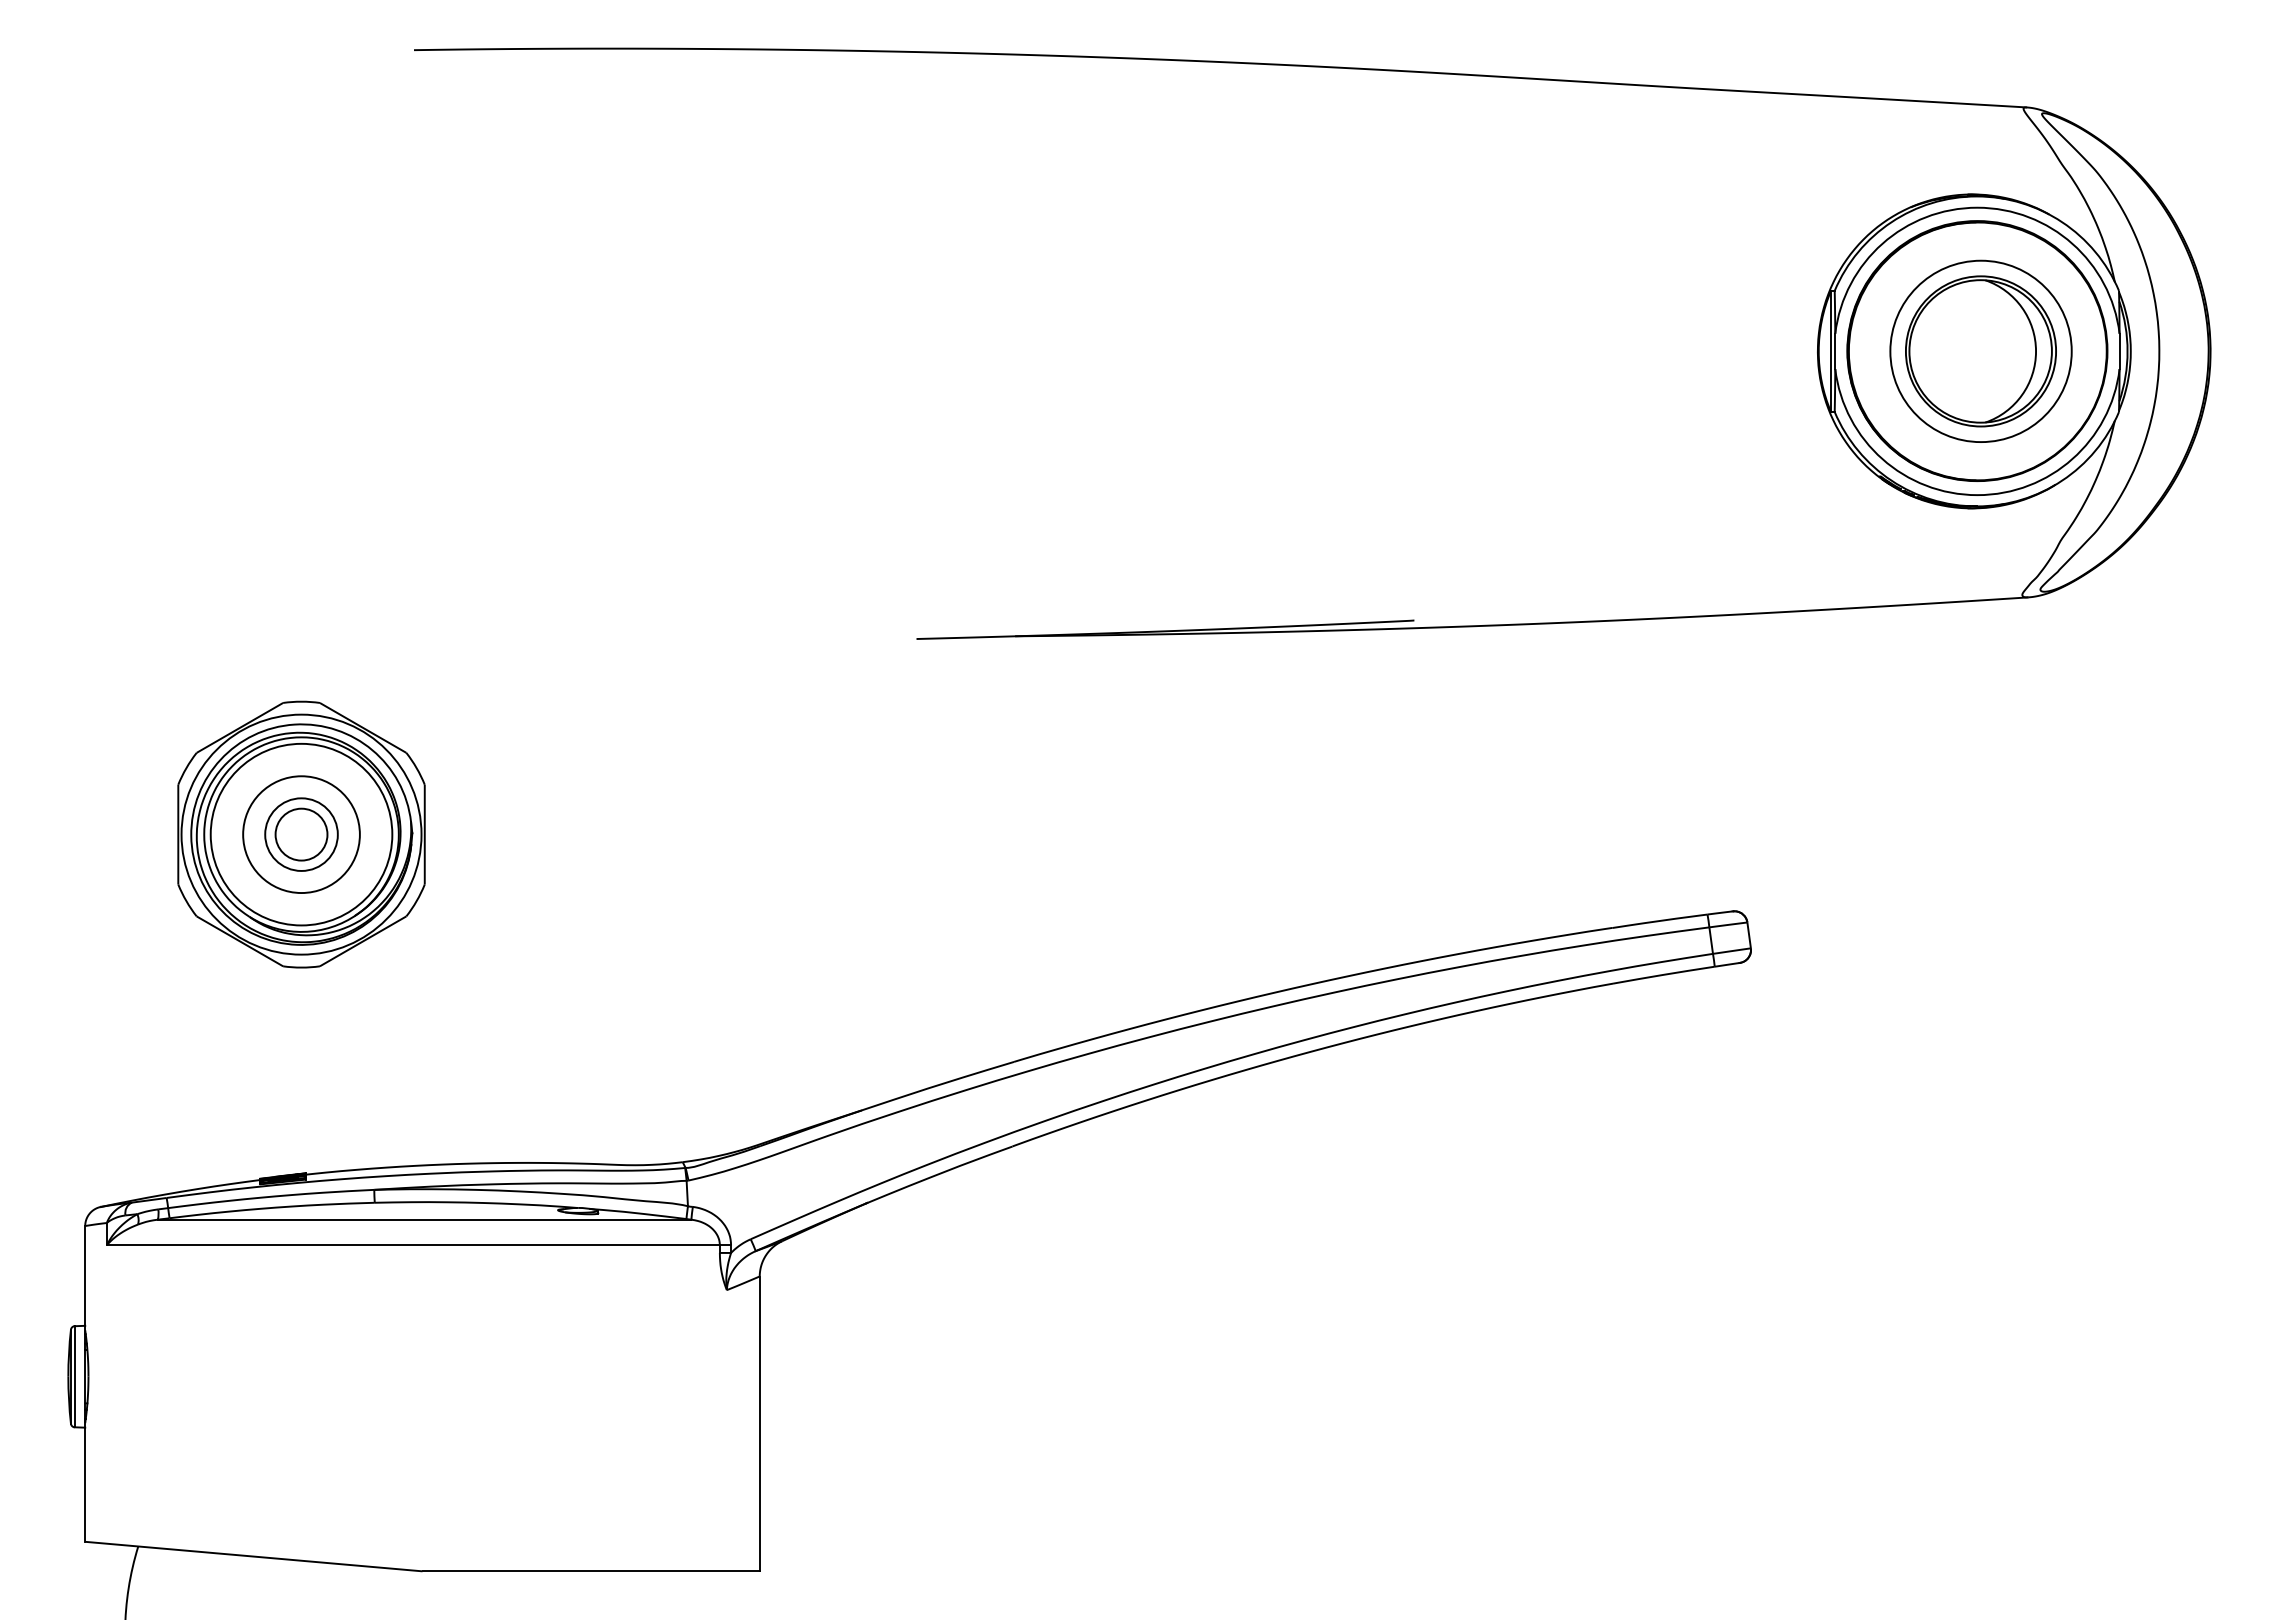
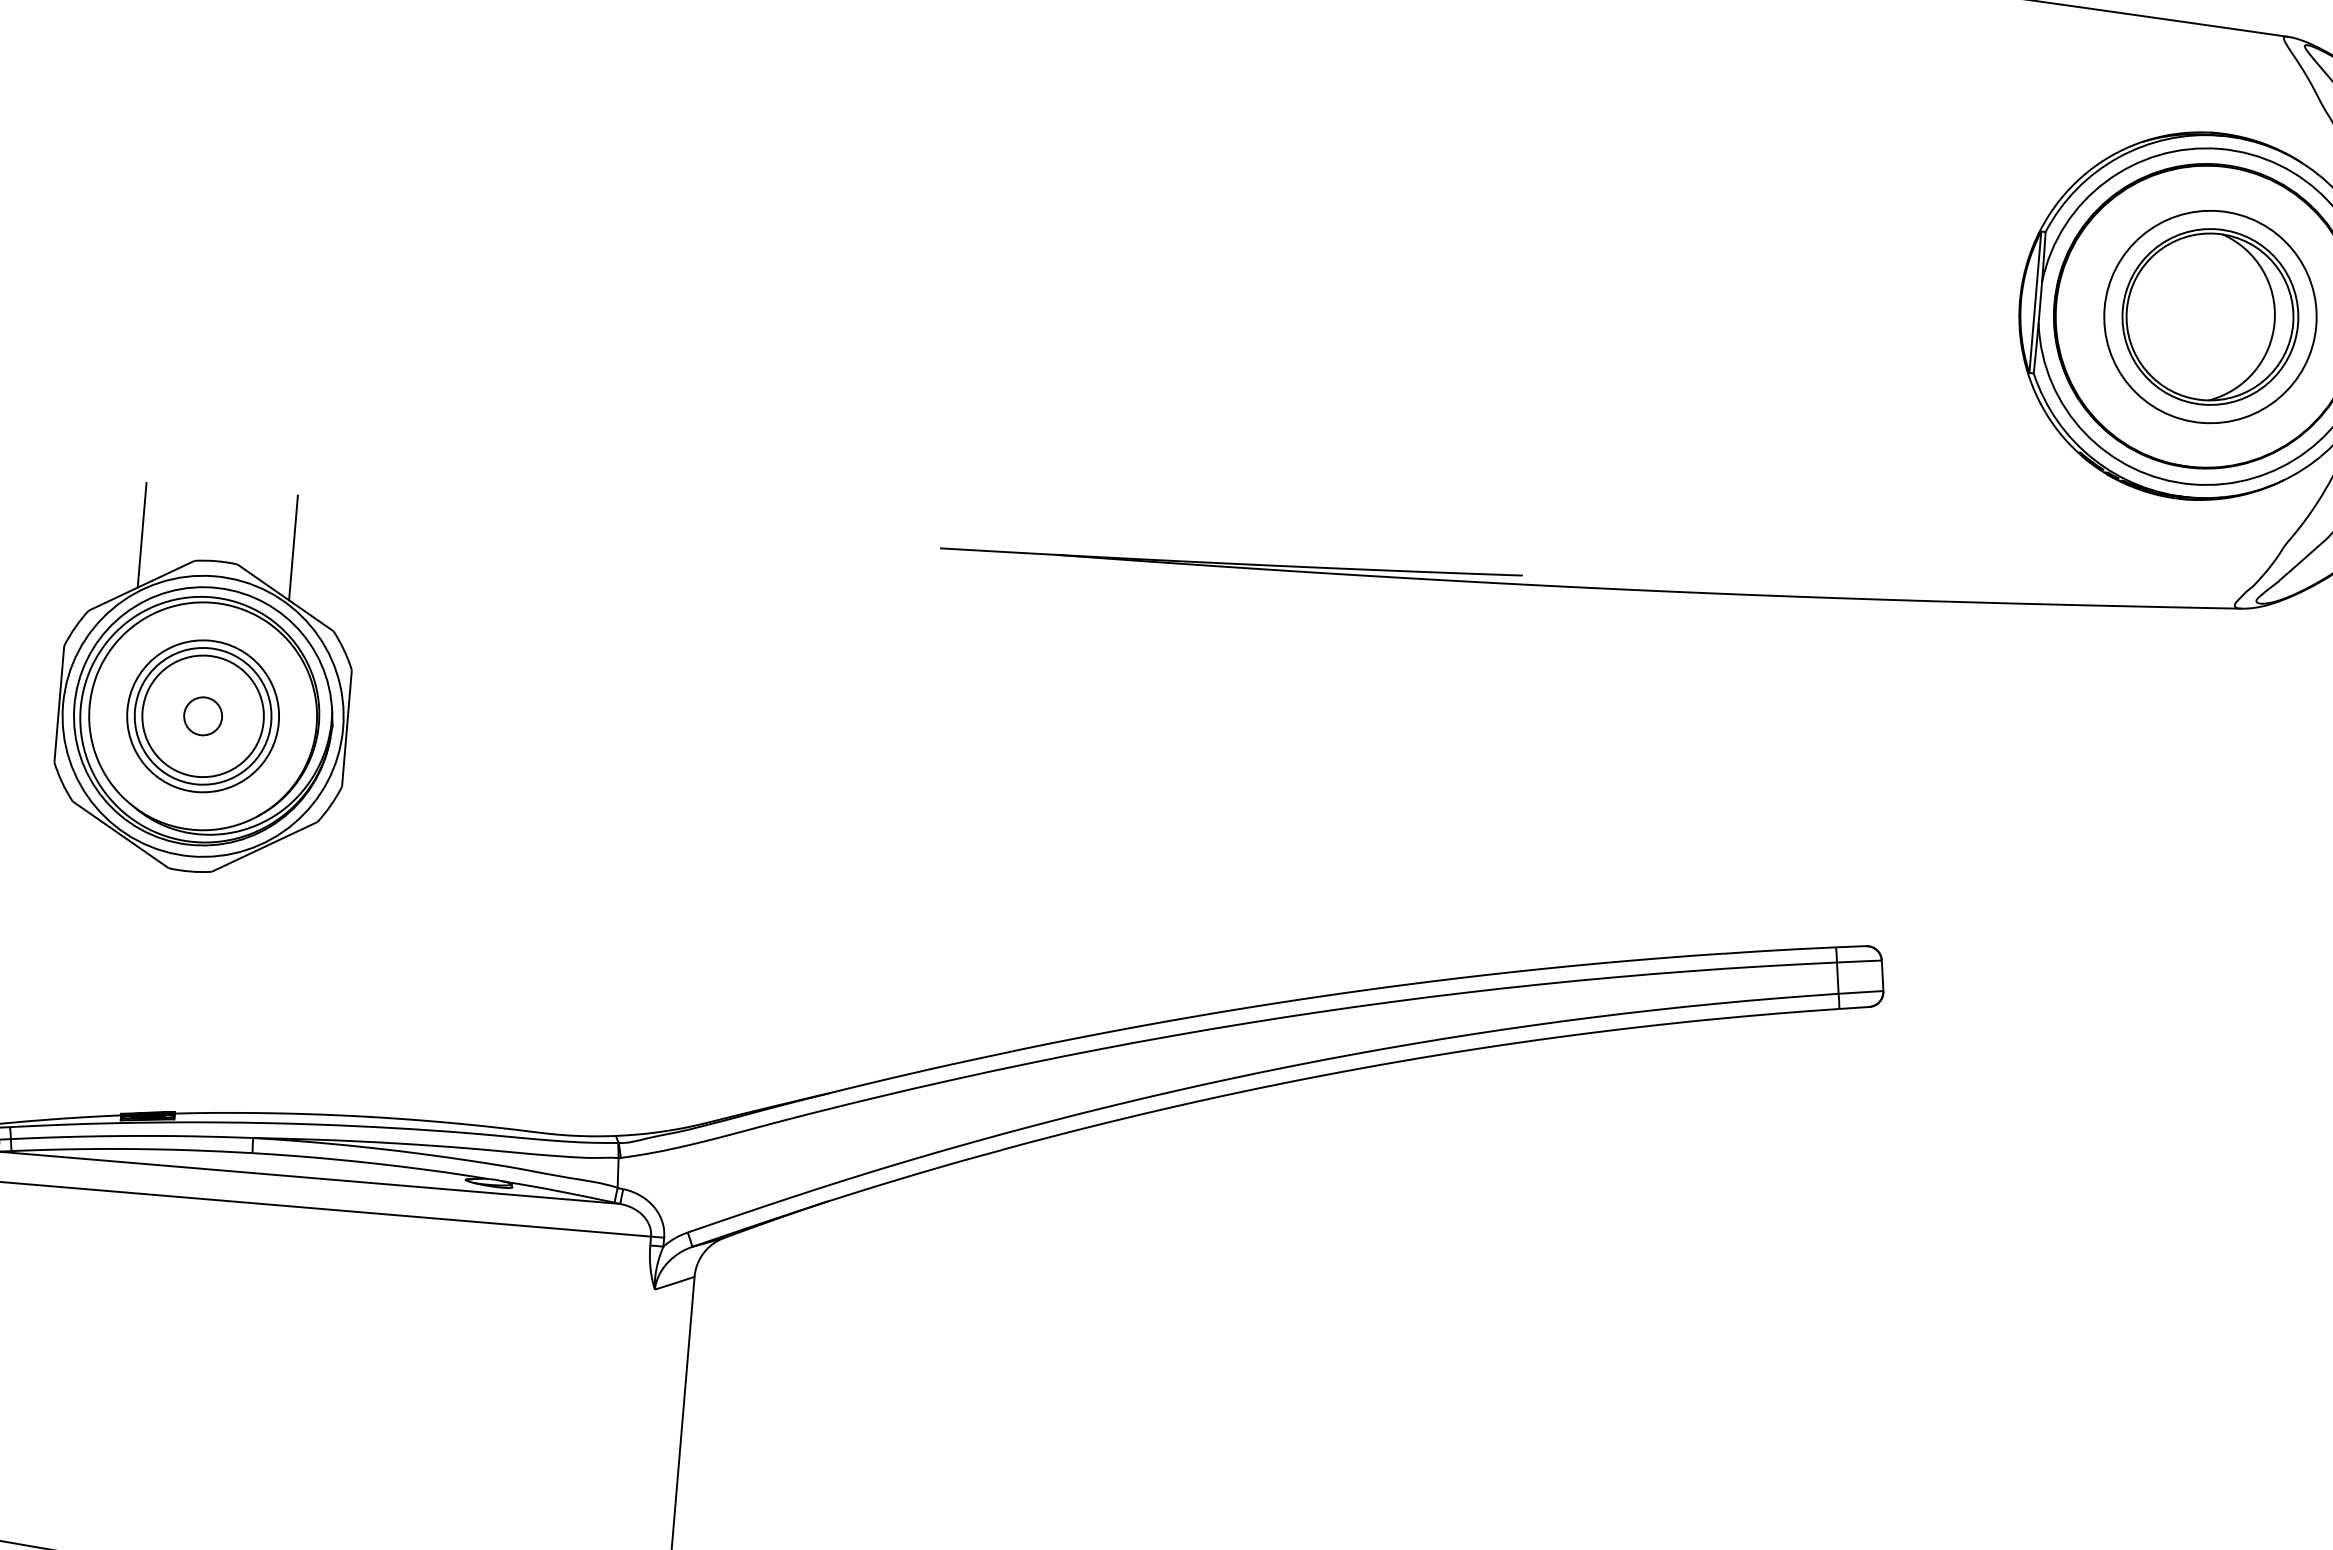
line: (236, 684) -> (141, 534), added
line: (366, 684) -> (293, 547), added
circle: (301, 834) -> (203, 716), size x0.62
circle: (301, 834) -> (203, 716), size x0.71
circle: (301, 834) -> (203, 716), size x1.43

